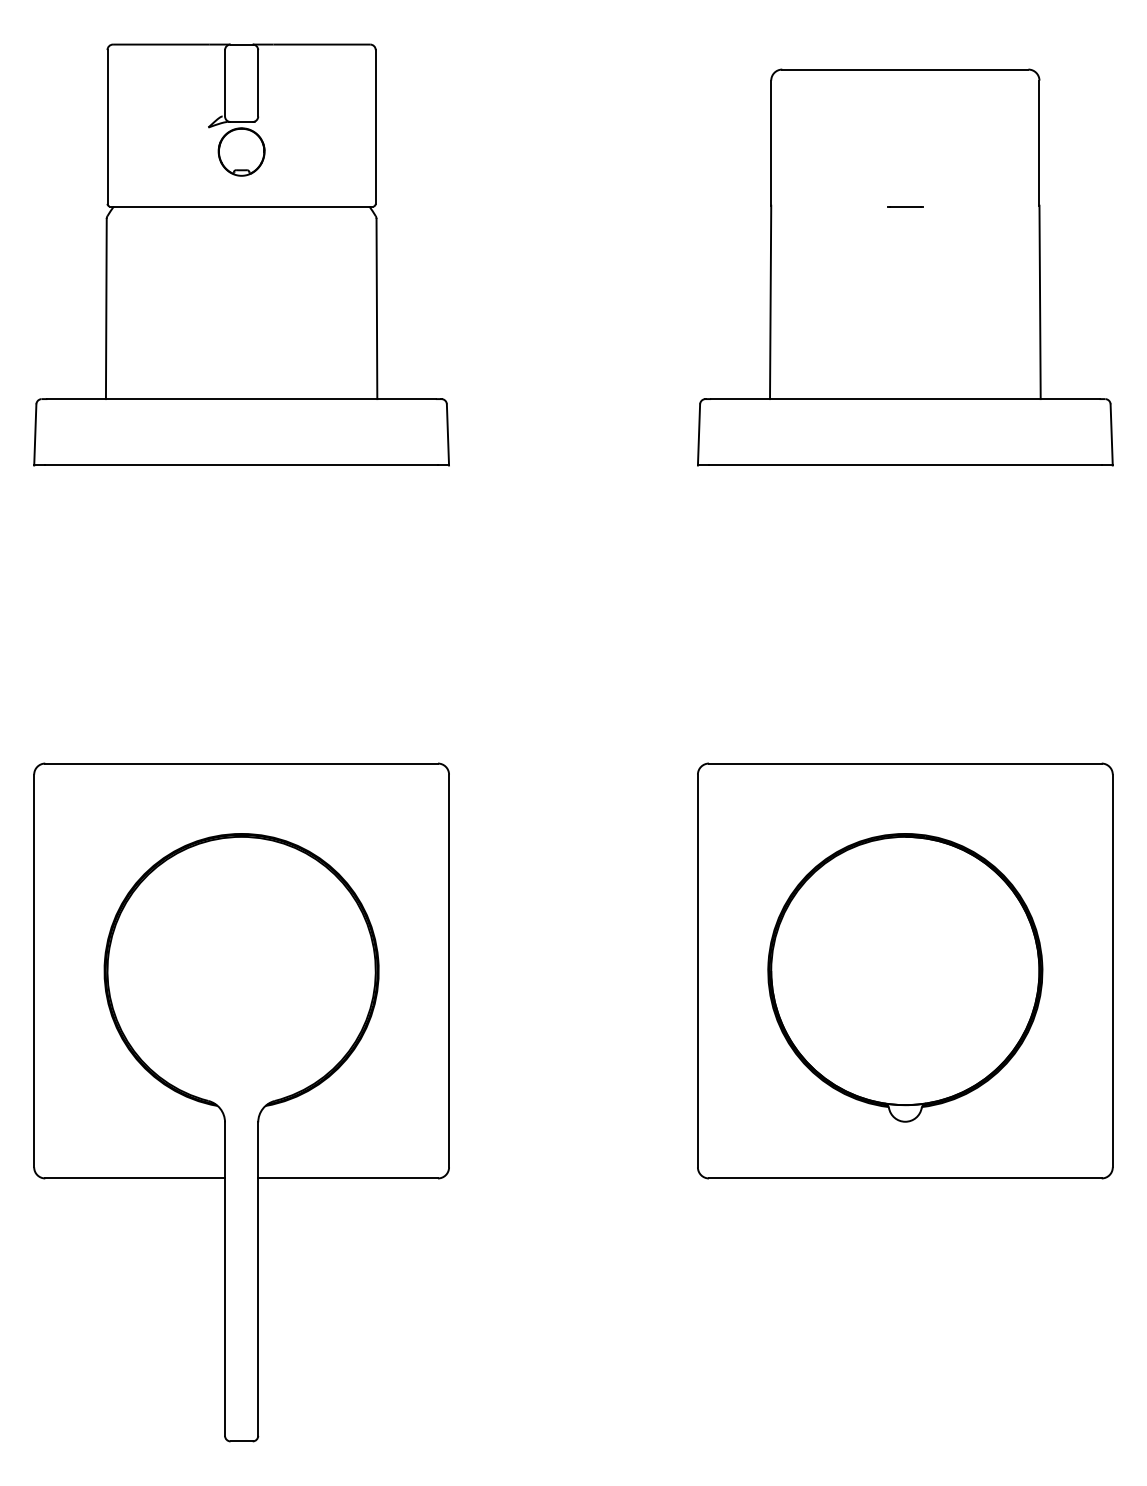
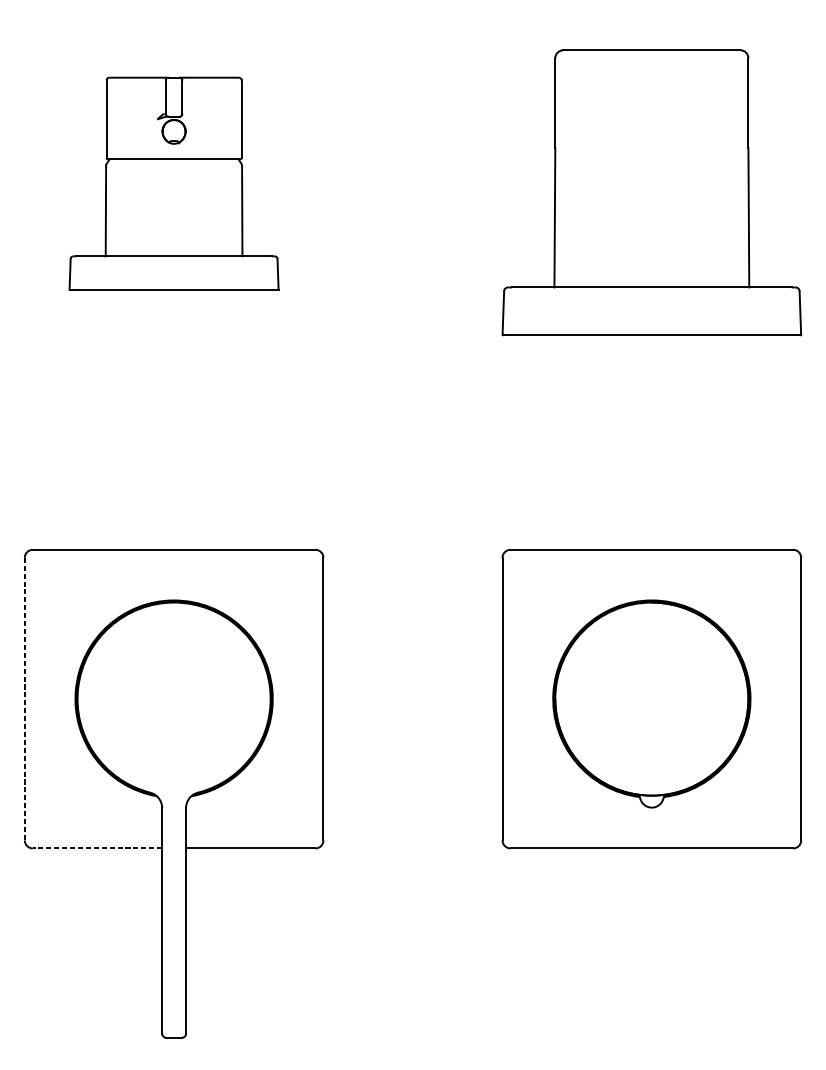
line: (905, 206) -> (651, 148), removed
part: (241, 254) -> (174, 183), size x0.7
line: (34, 971) -> (25, 699), solid -> dashed
line: (135, 1178) -> (97, 848), solid -> dashed

